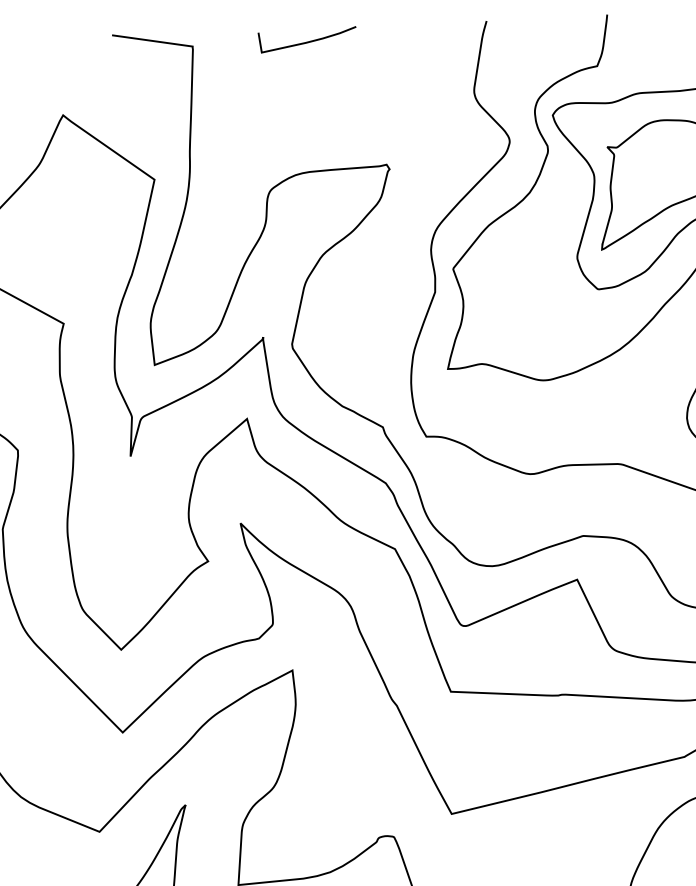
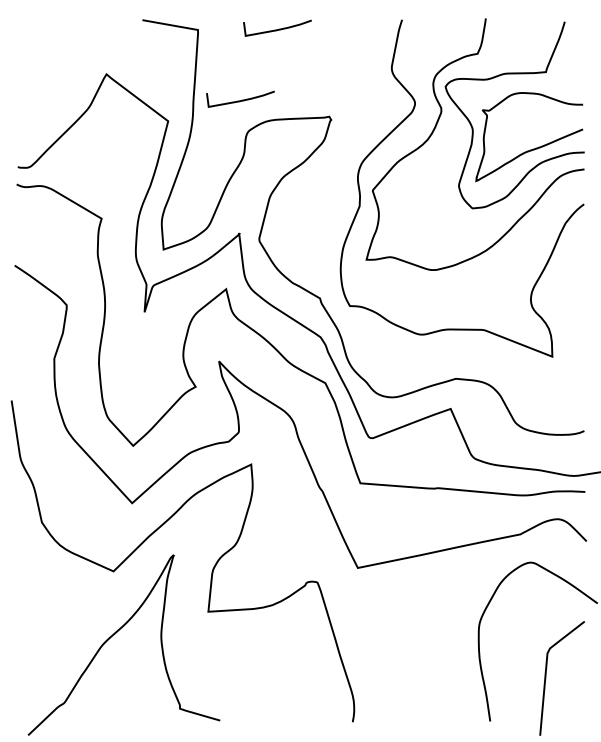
curve: (257, 145) -> (240, 100), added

